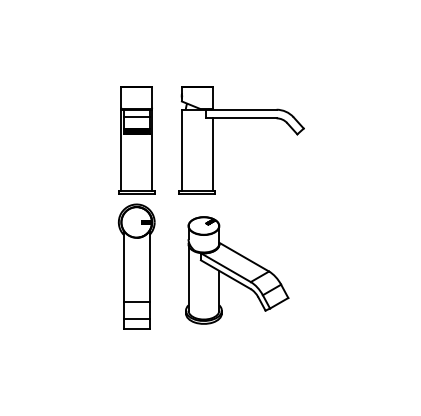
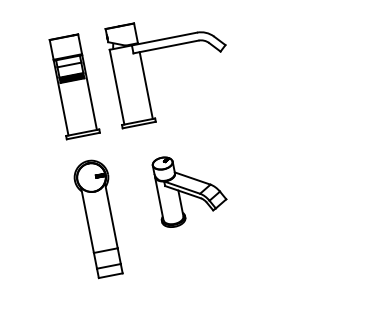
part: (136, 266) -> (99, 218), moved
part: (237, 270) -> (190, 187), size x0.7

